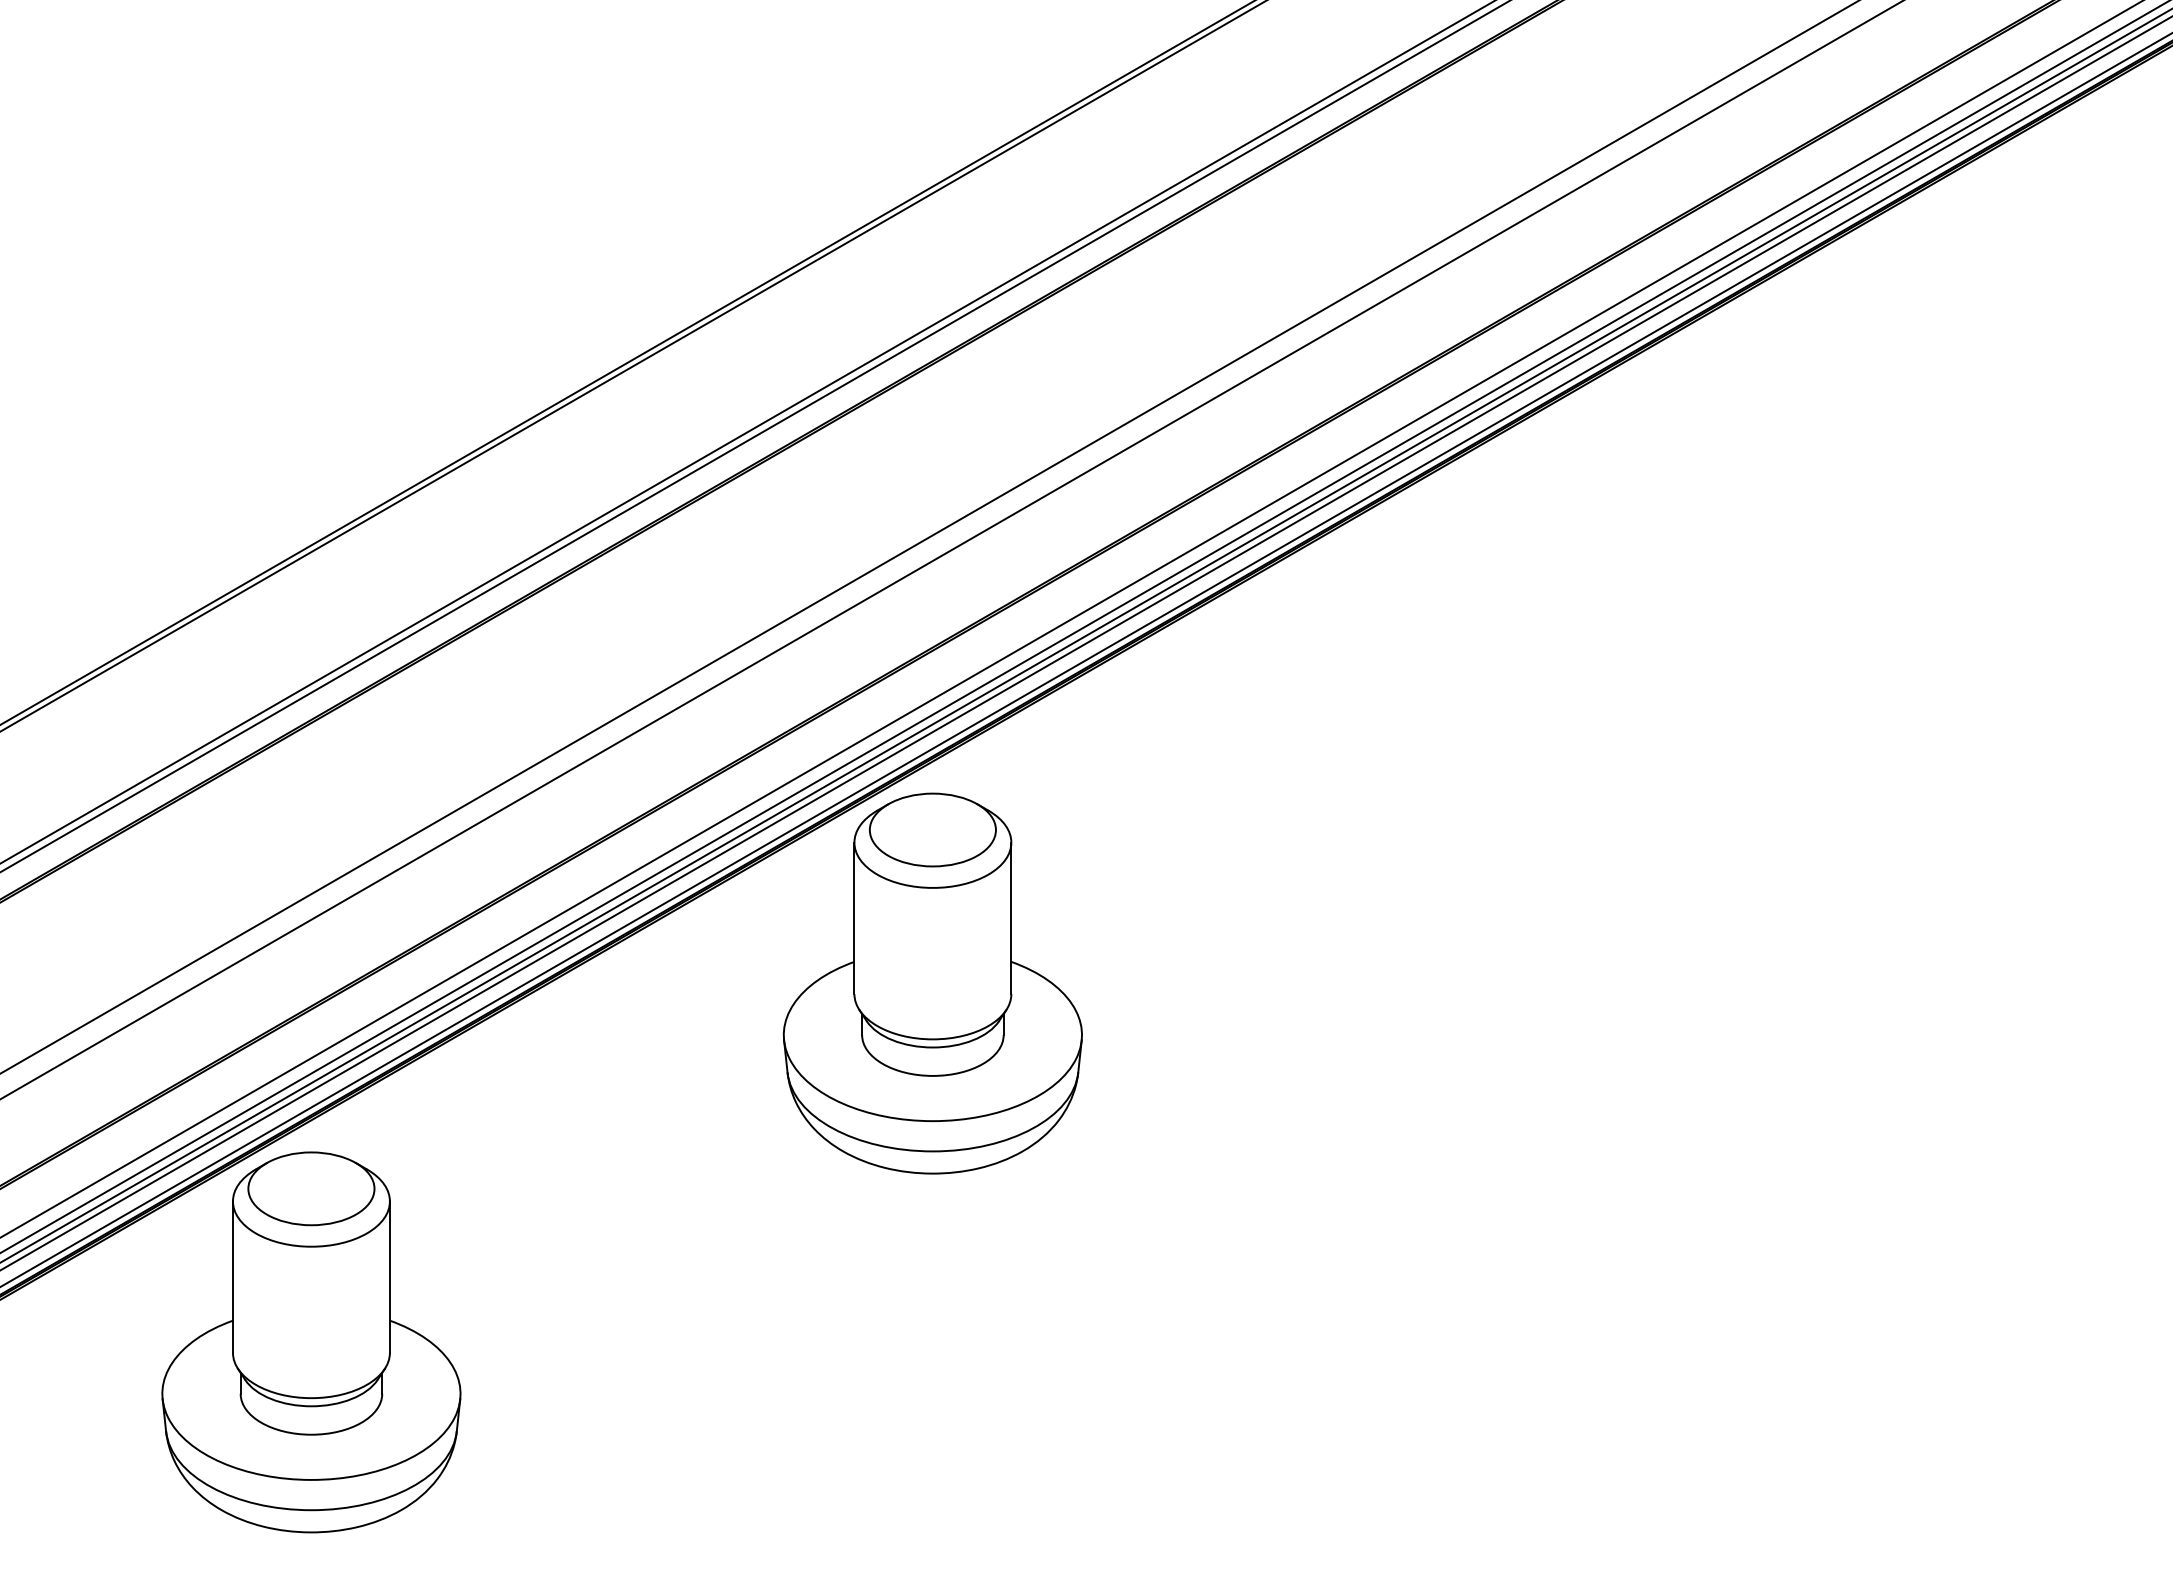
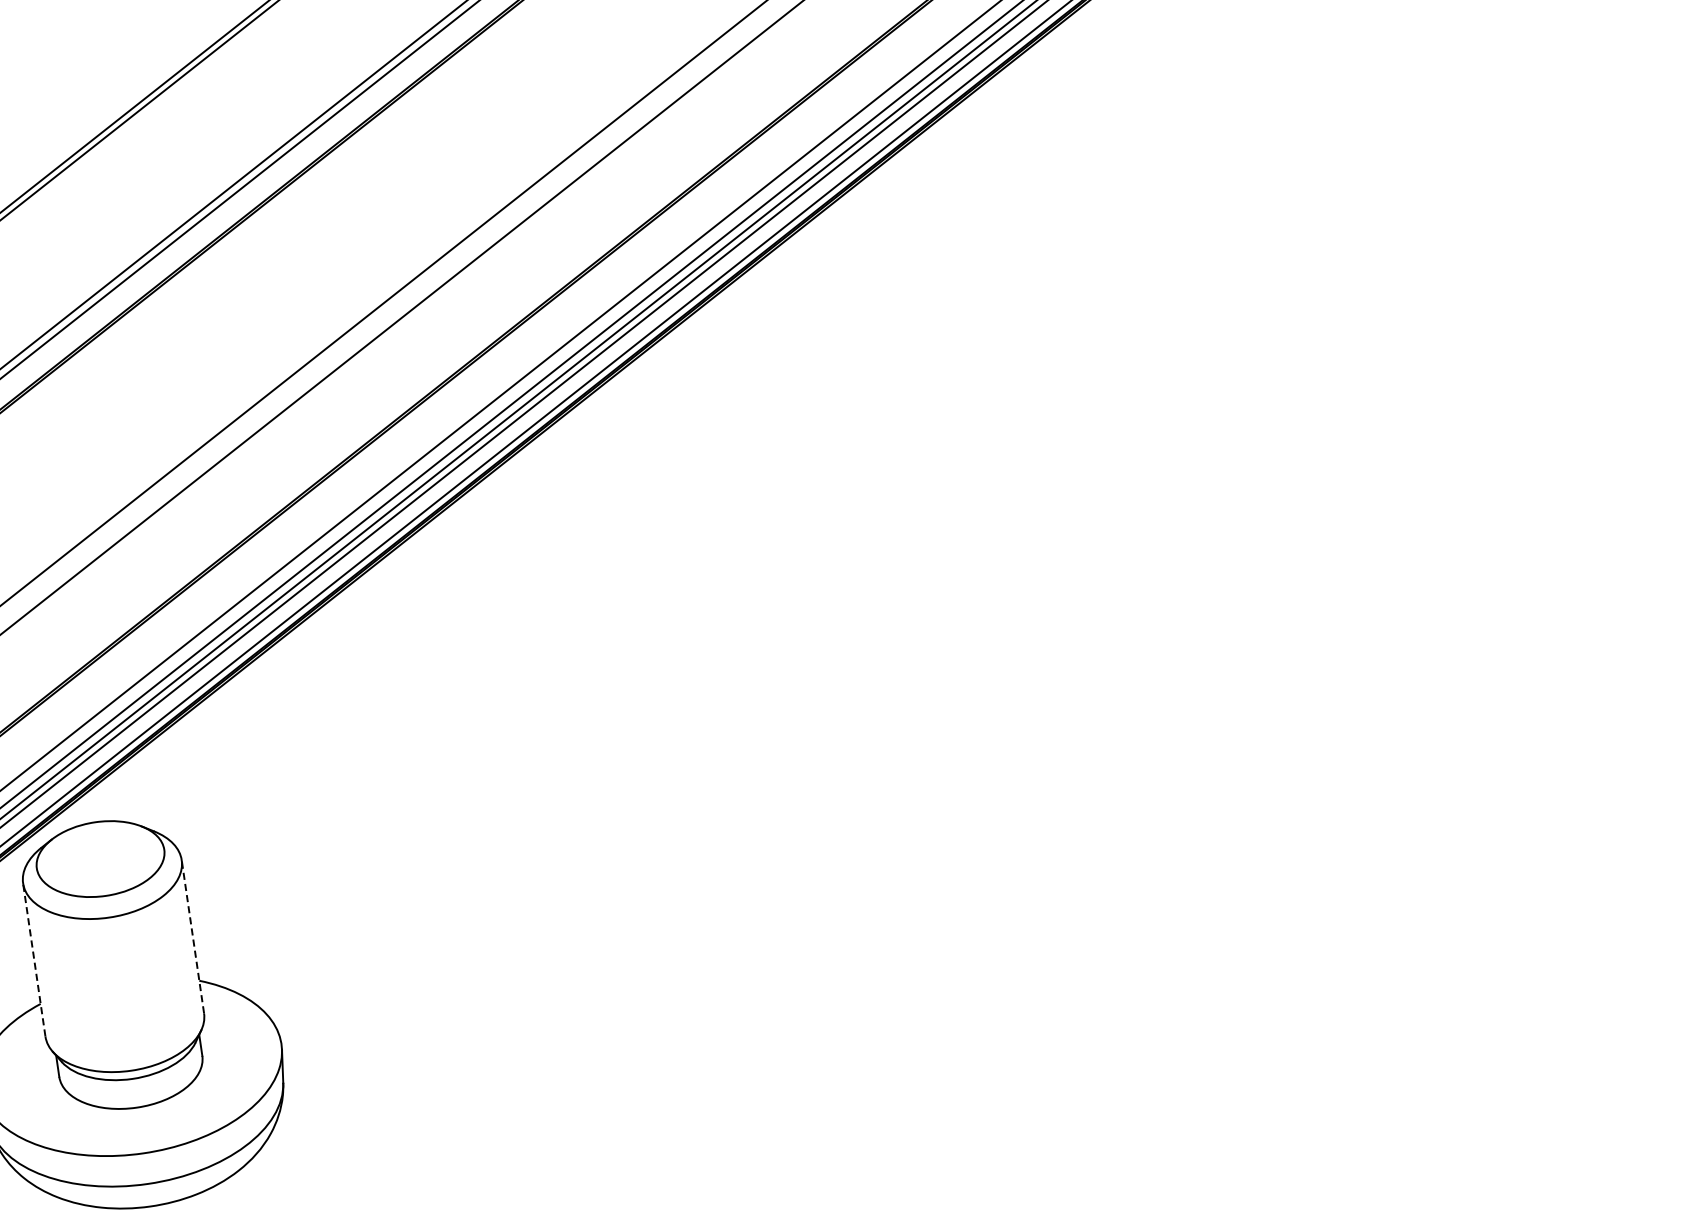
part: (932, 983) -> (698, 559), removed
line: (232, 1277) -> (33, 960), solid -> dashed
line: (389, 1277) -> (192, 937), solid -> dashed

